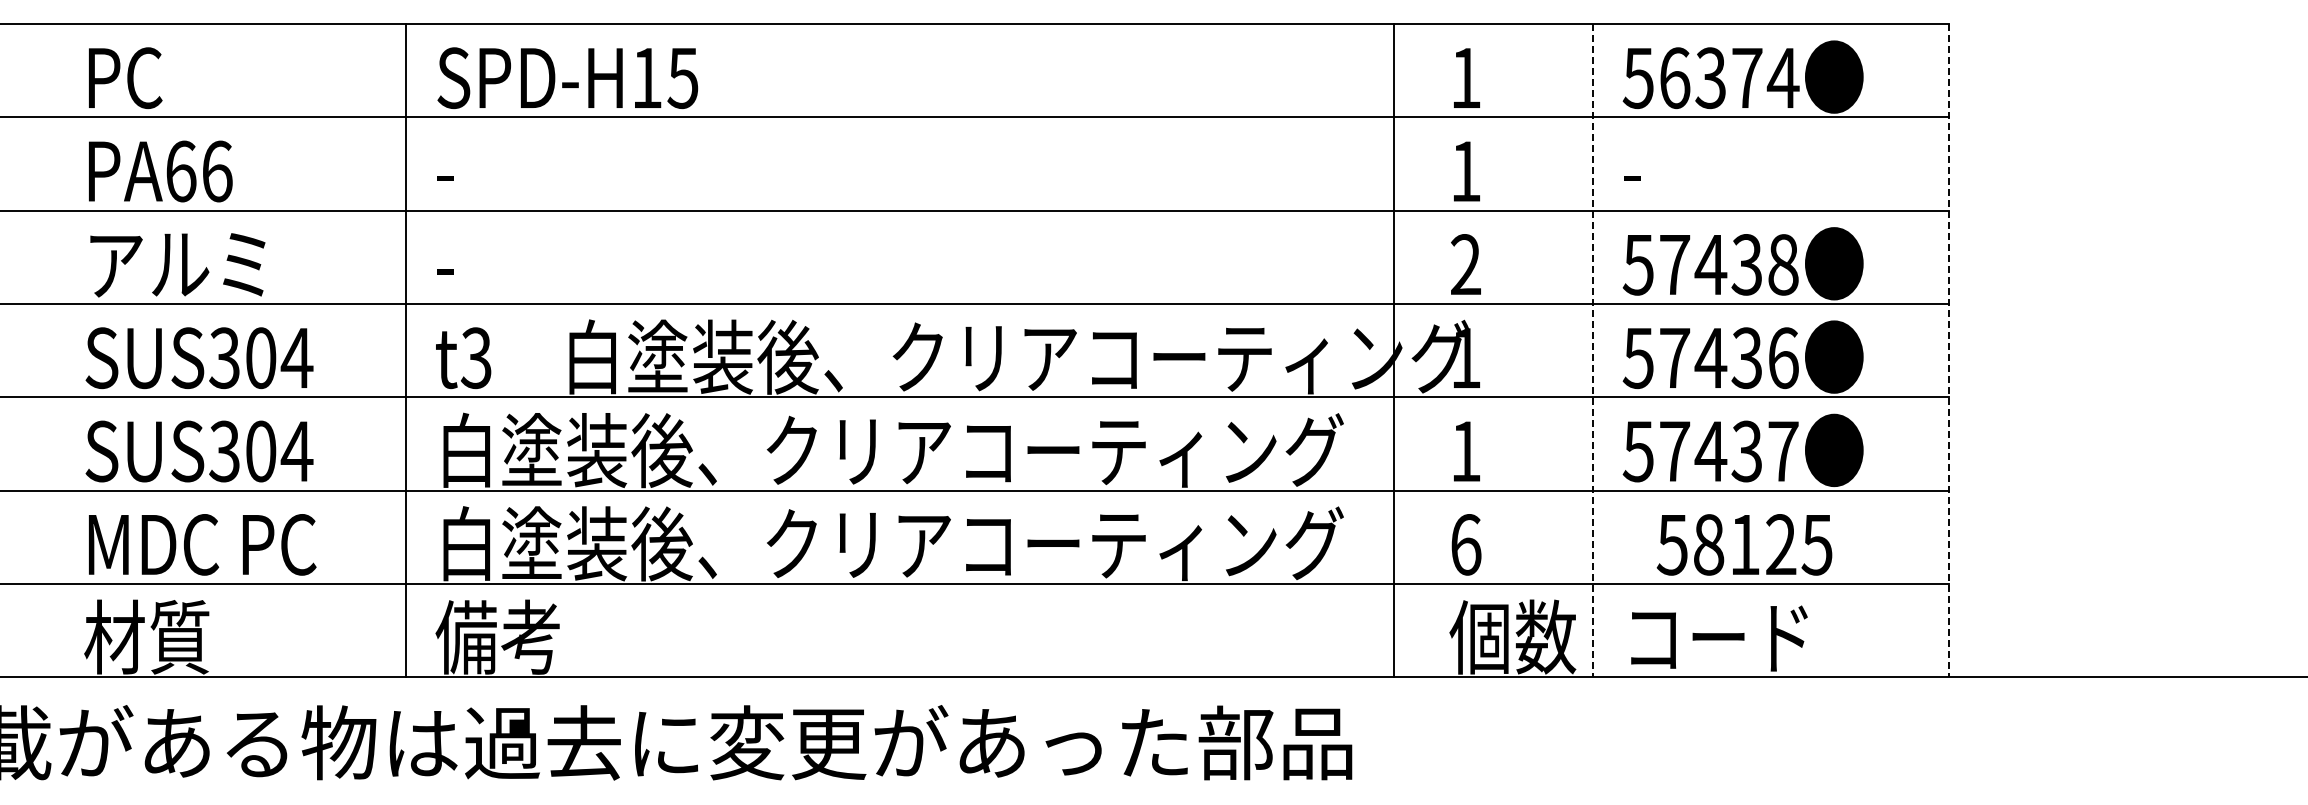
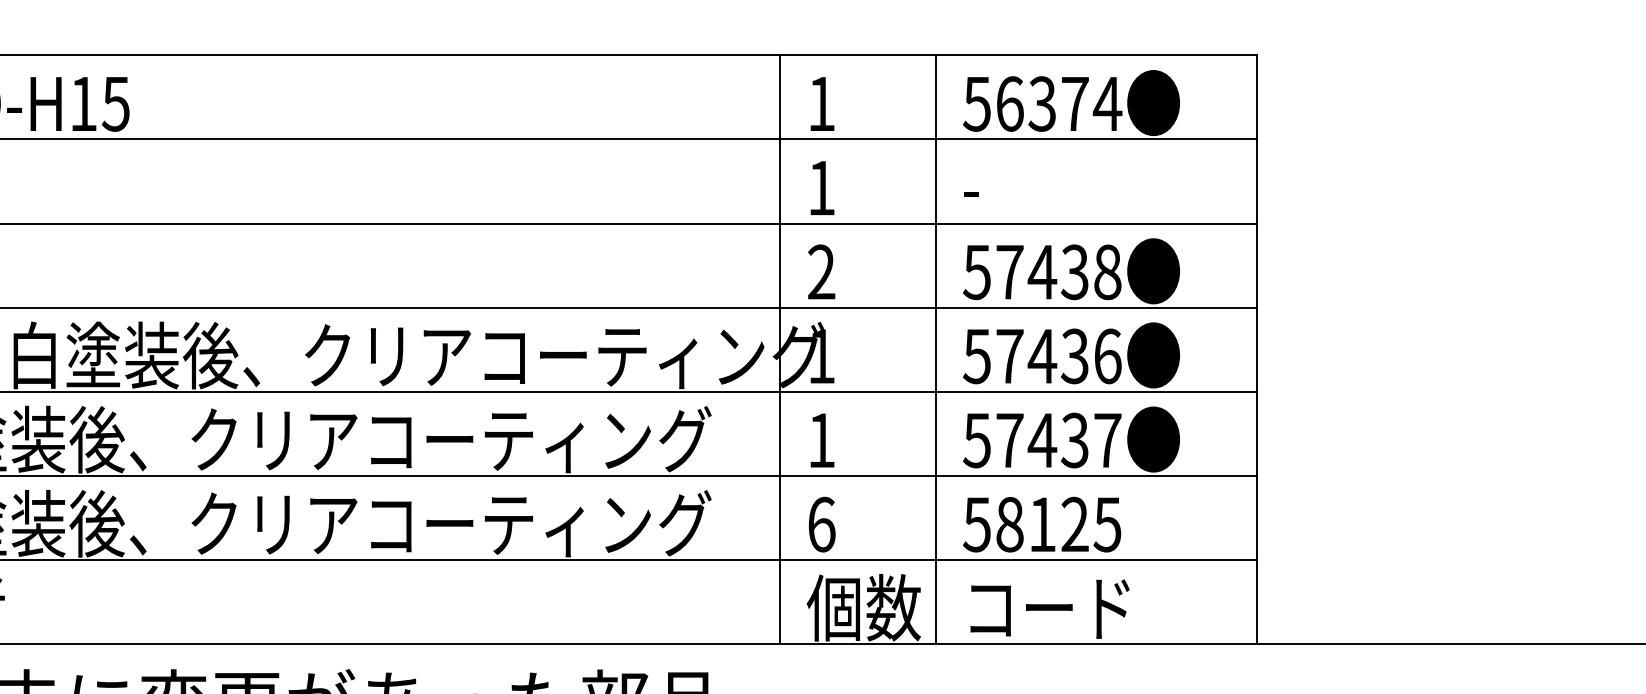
line: (1394, 350) -> (780, 349), moved
line: (1592, 350) -> (935, 349), dashed -> solid
line: (1948, 350) -> (1256, 349), dashed -> solid
text: (1744, 544) -> (1042, 524), moved

